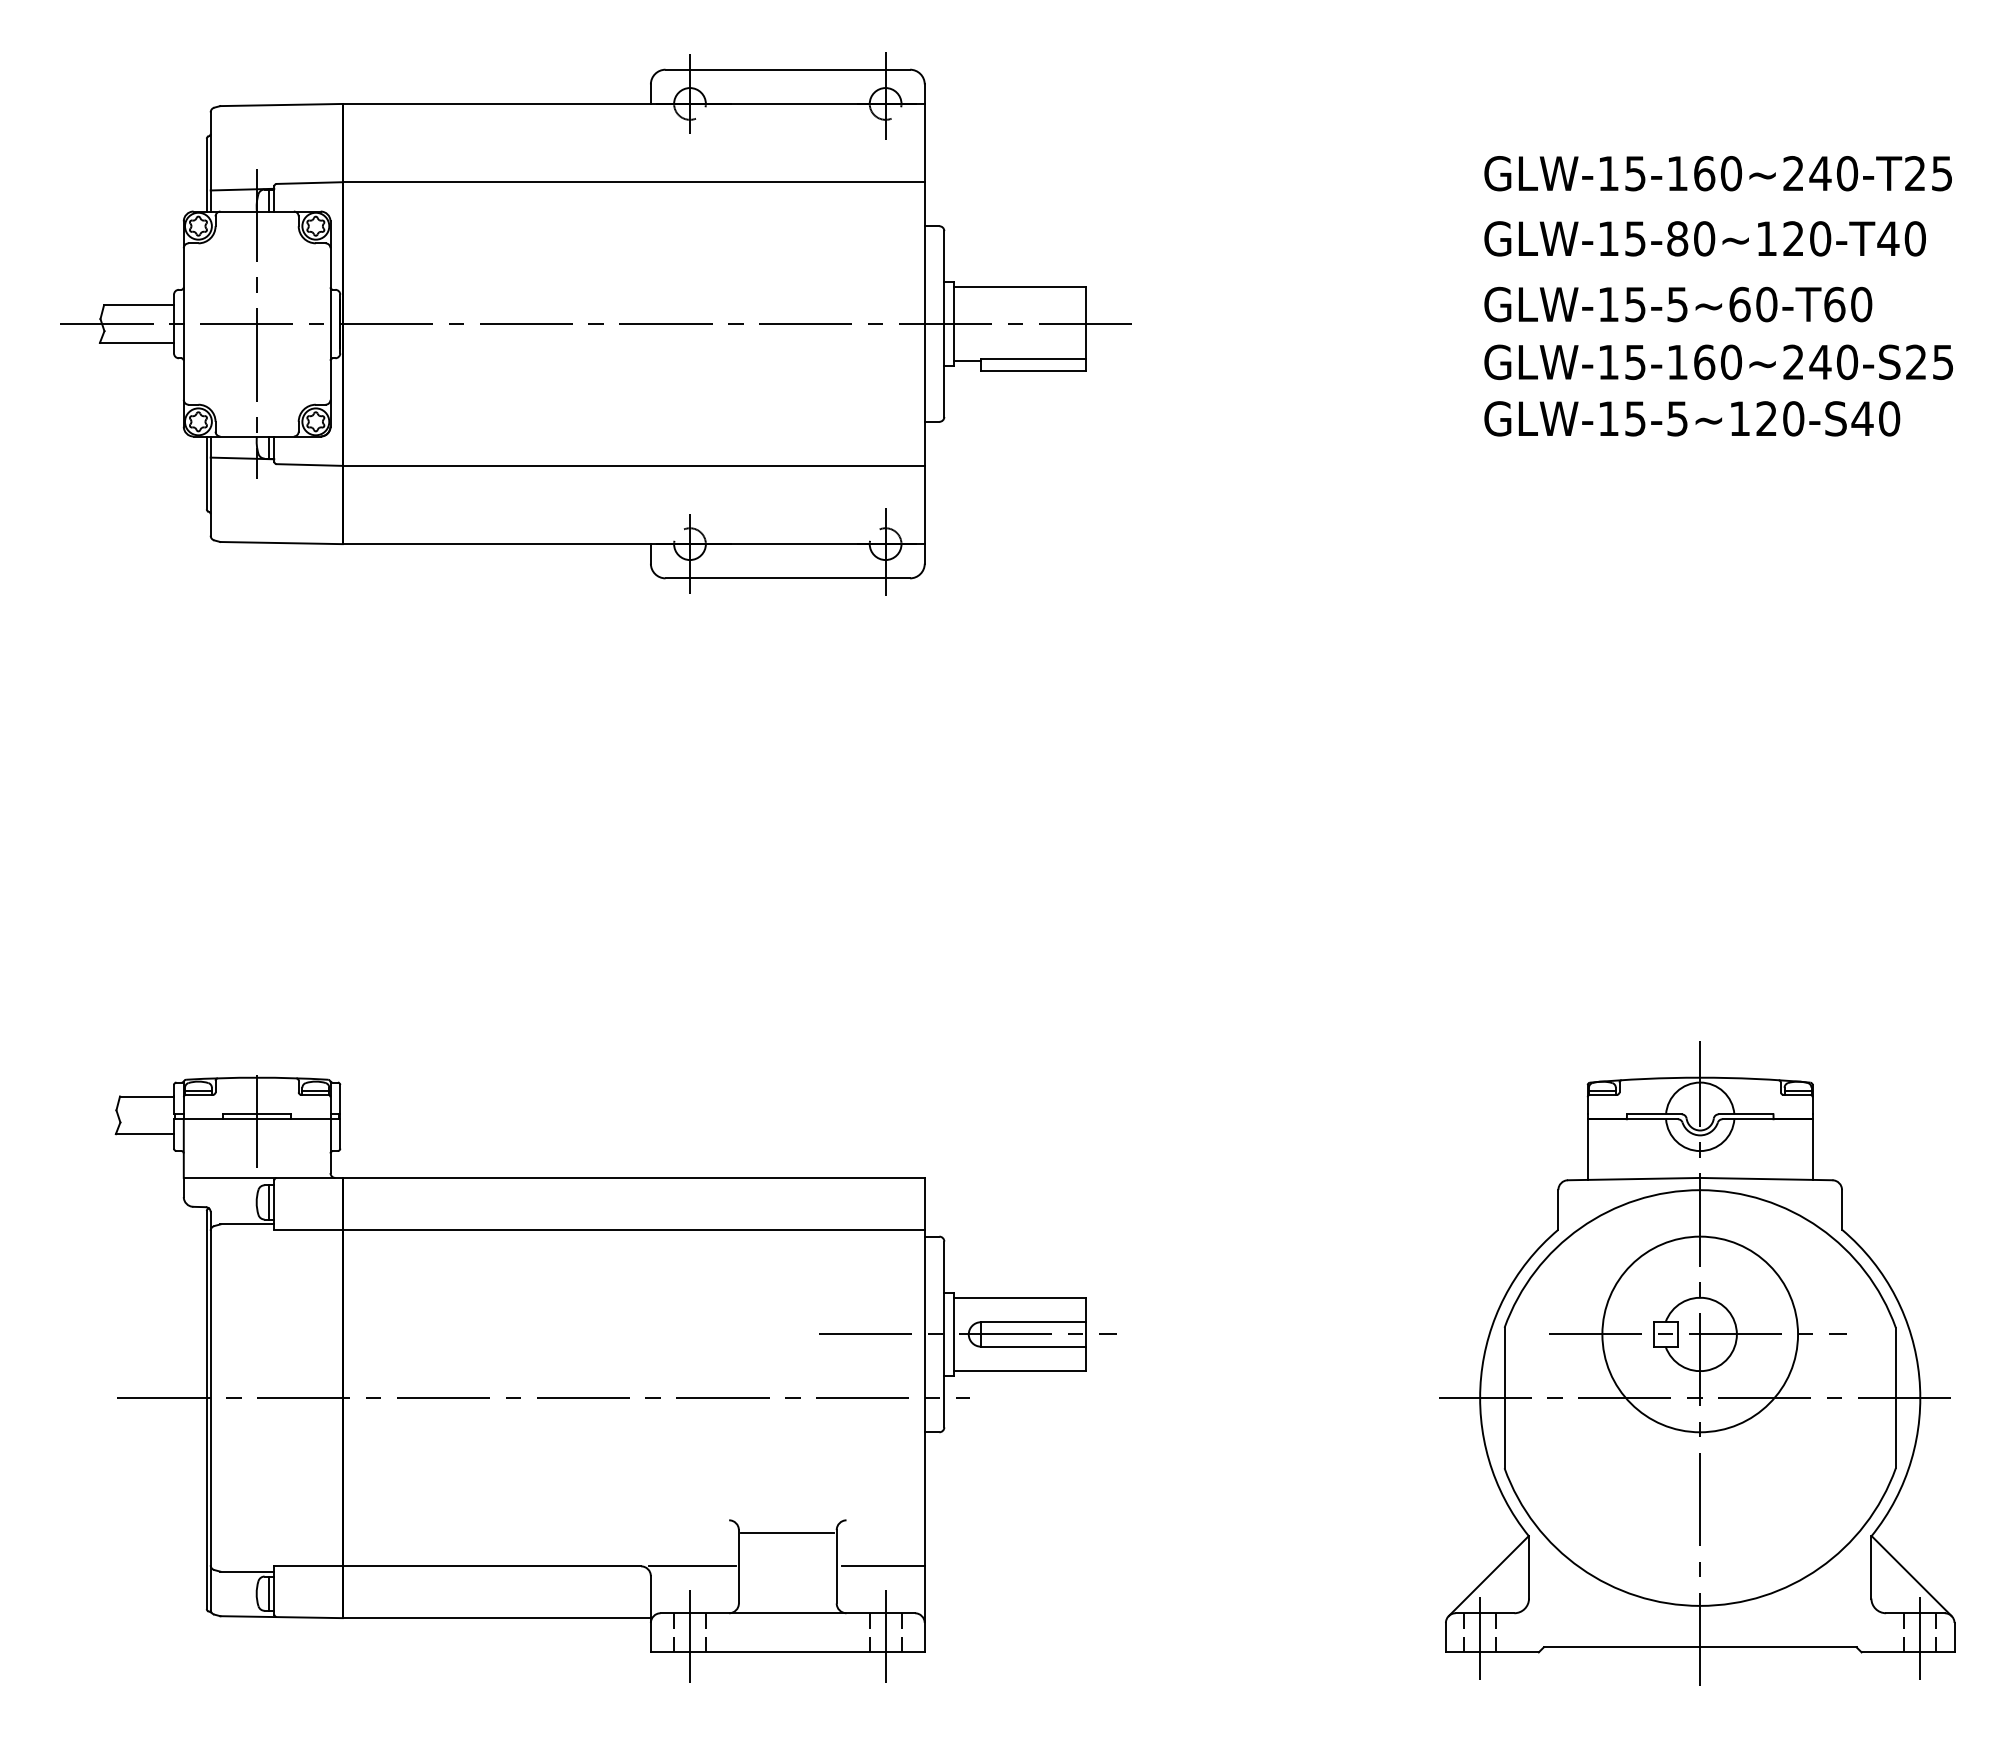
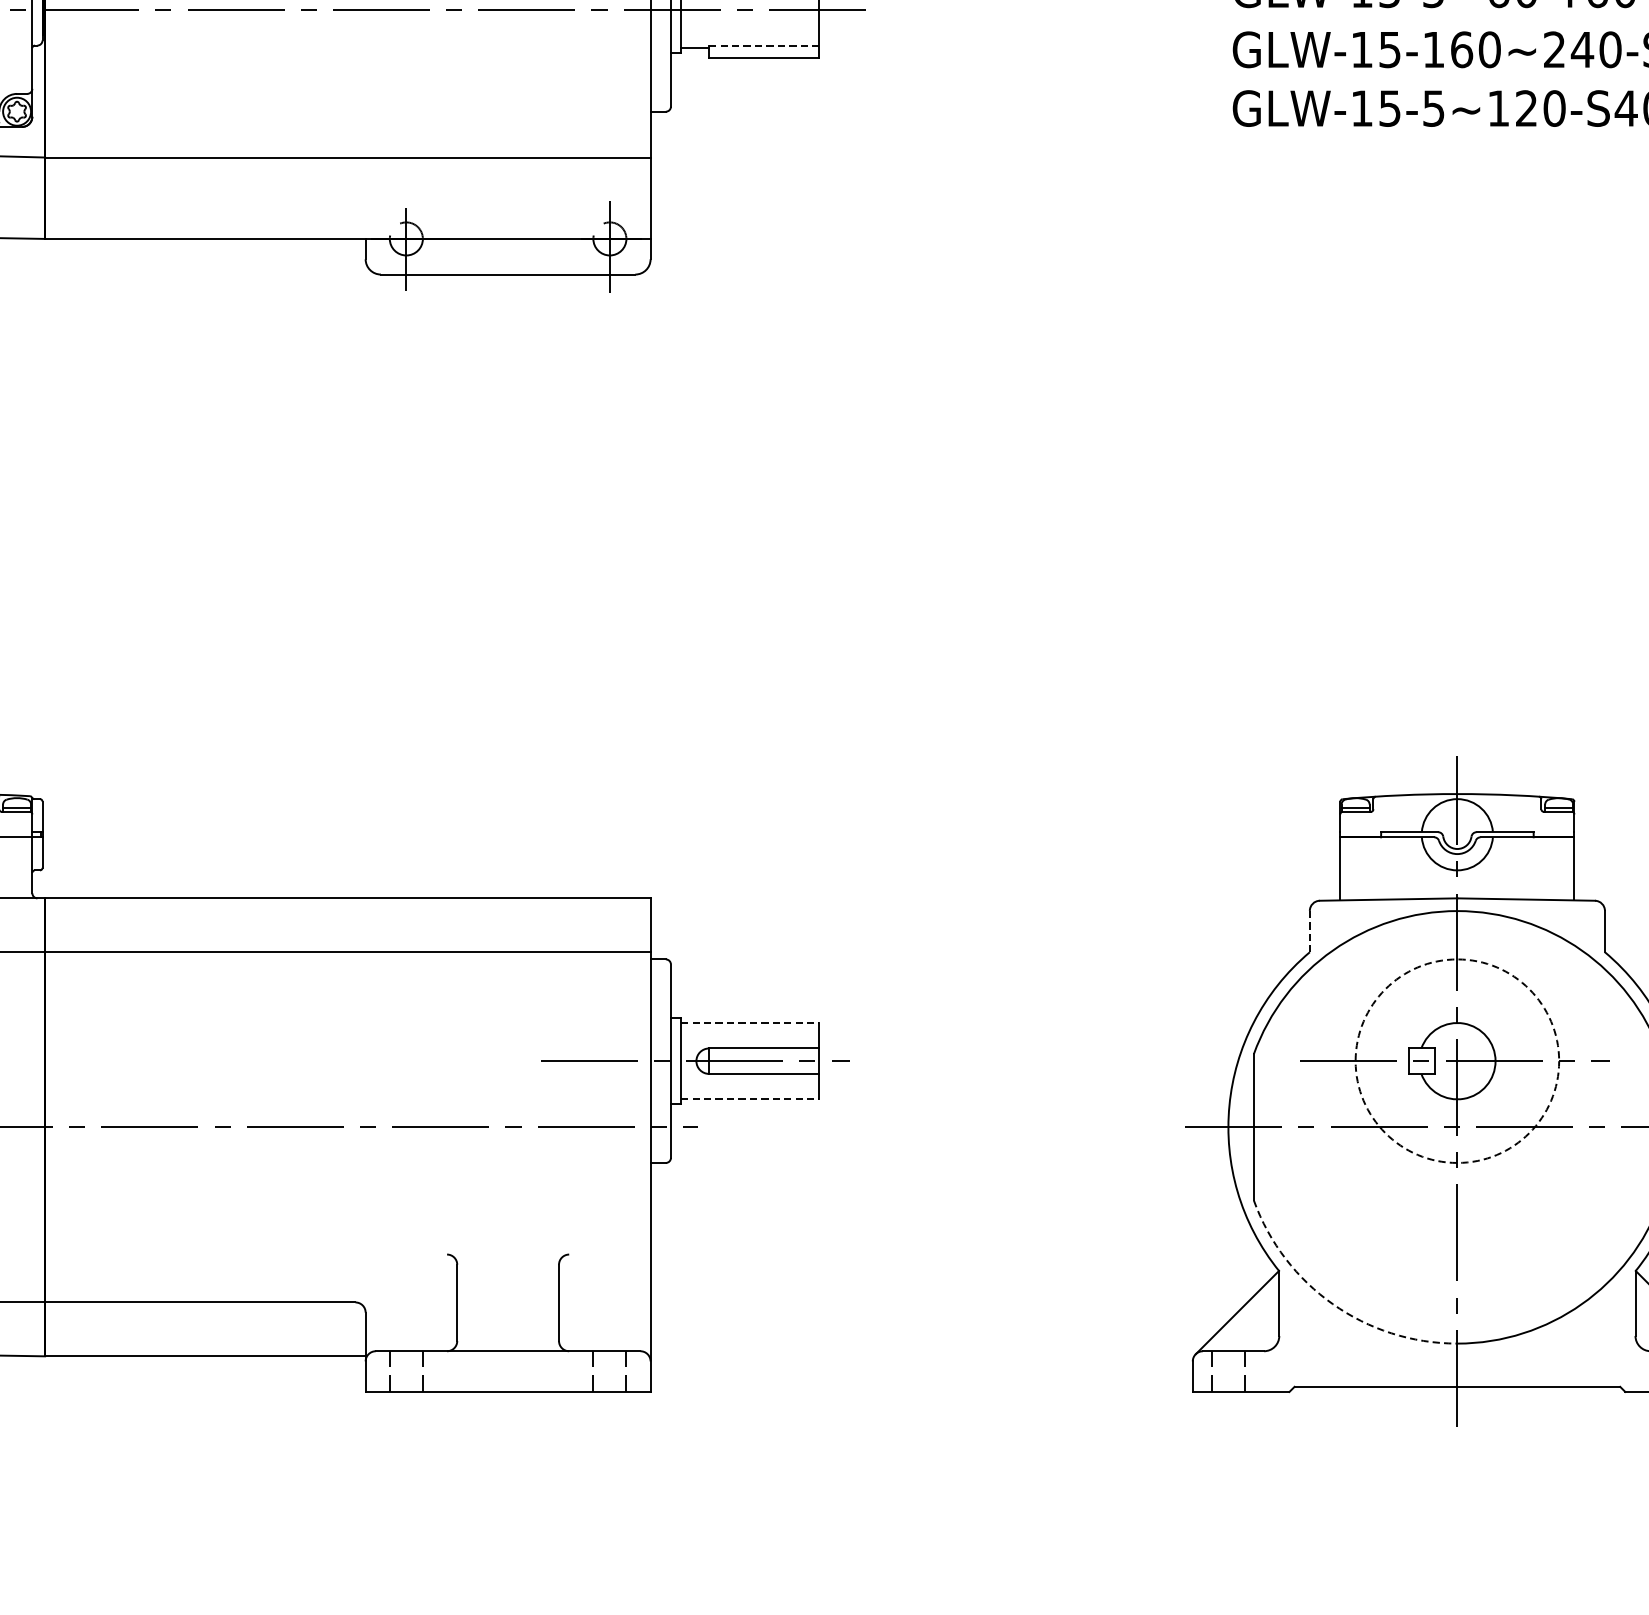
line: (1033, 358) -> (763, 45), solid -> dashed
line: (1558, 1209) -> (1309, 931), solid -> dashed
line: (1020, 1297) -> (750, 1022), solid -> dashed
circle: (1700, 1334) -> (1457, 1061), solid -> dashed
line: (1020, 1371) -> (750, 1099), solid -> dashed
line: (787, 1532) -> (507, 1267), removed
line: (692, 1566) -> (408, 1302), removed
line: (882, 1566) -> (606, 1302), removed
arc: (1580, 1568) -> (1332, 1304), solid -> dashed
line: (885, 1638) -> (609, 1377), removed
line: (1480, 1638) -> (1228, 1377), removed
line: (690, 1640) -> (406, 1379), removed

